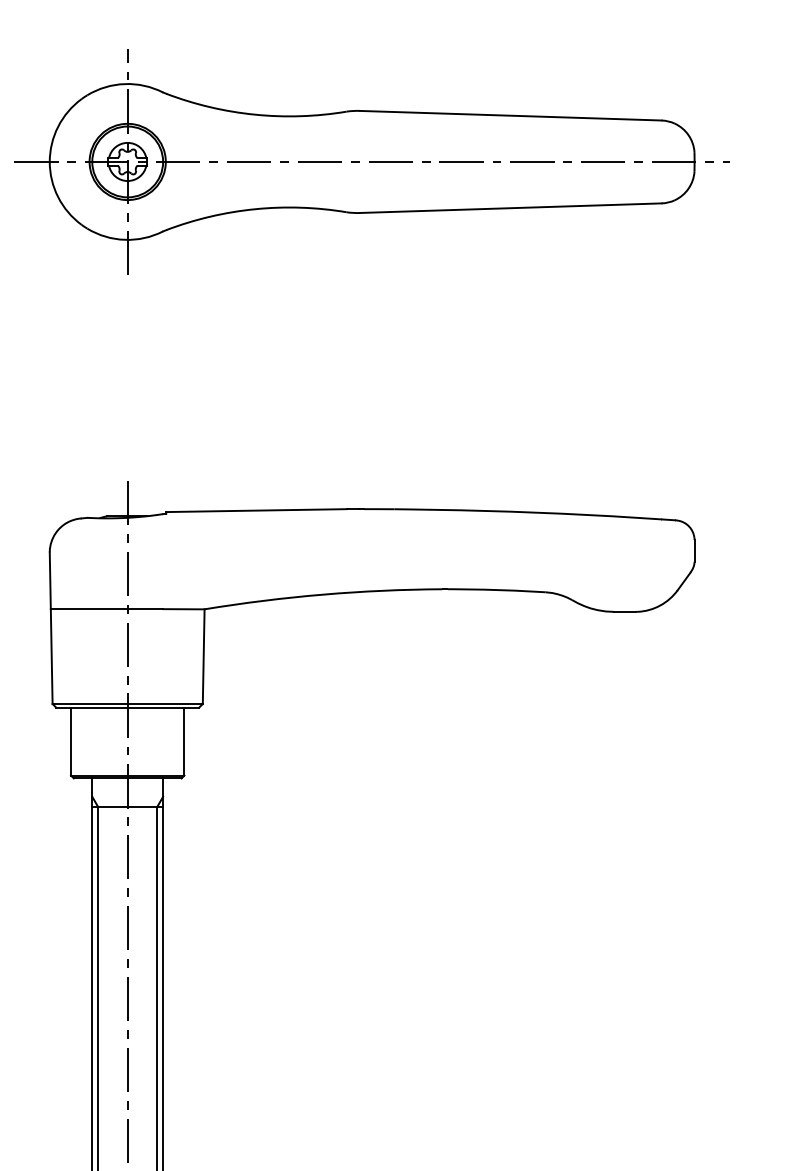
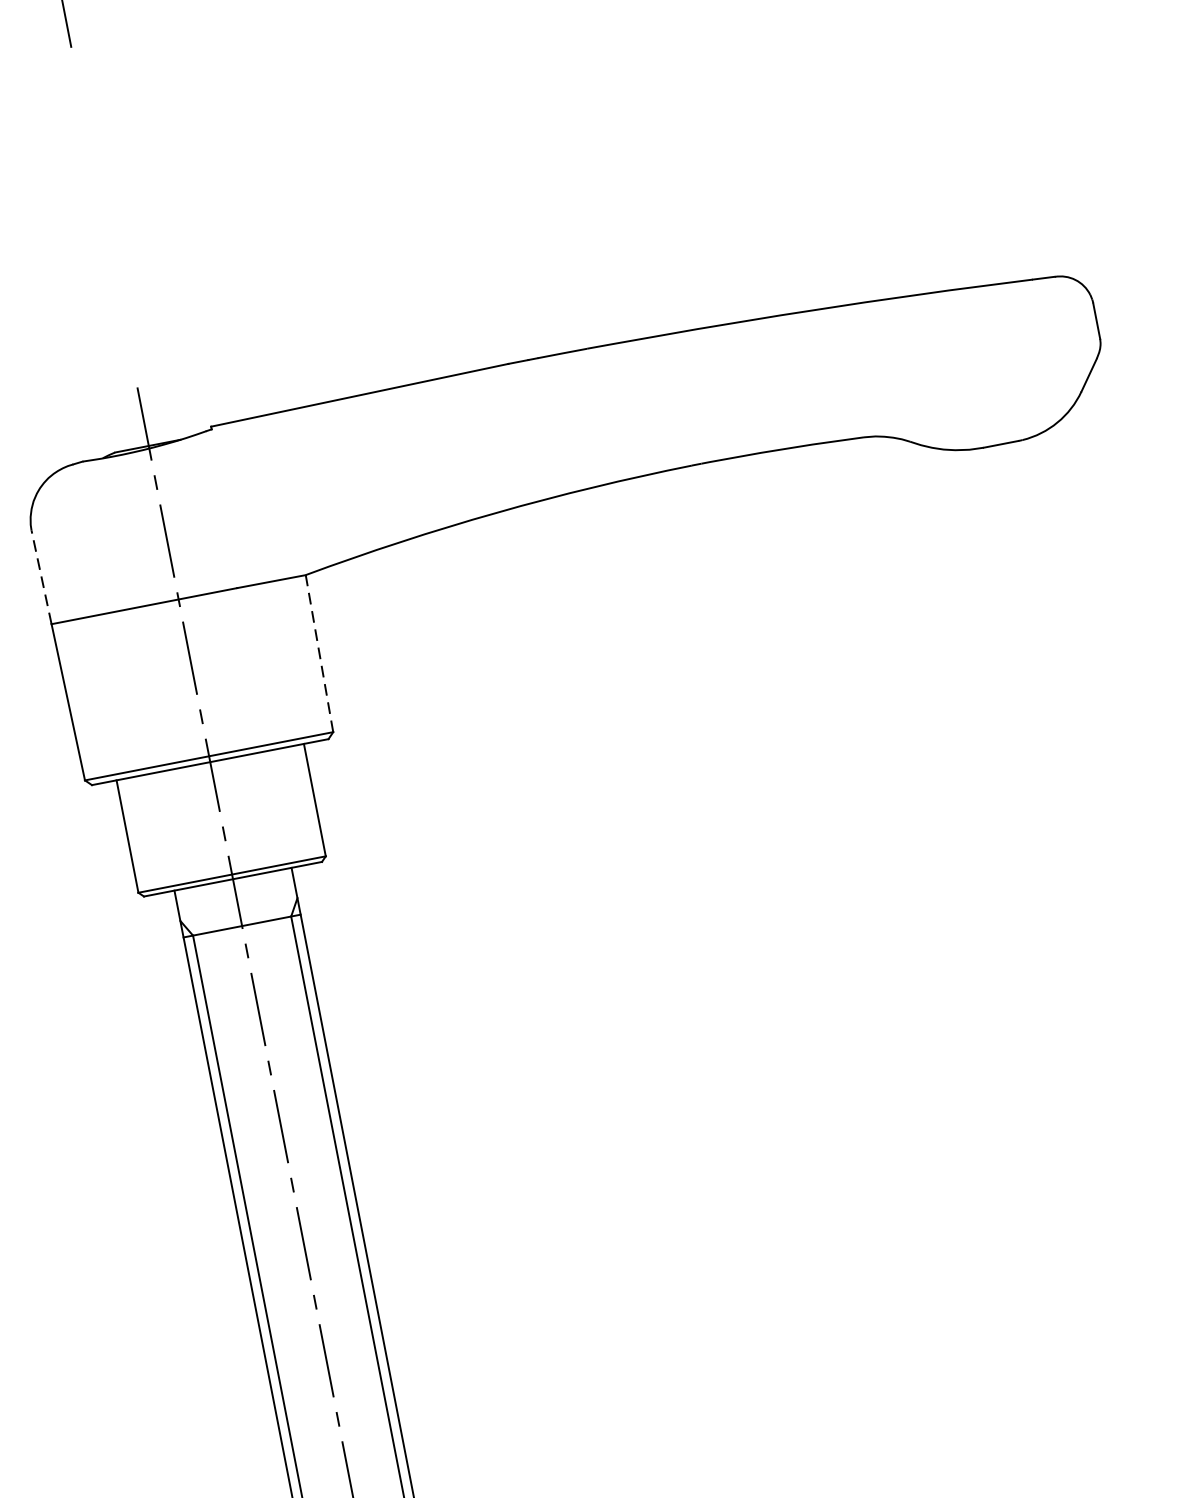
line: (50, 580) -> (41, 576), solid -> dashed
line: (203, 656) -> (319, 653), solid -> dashed

